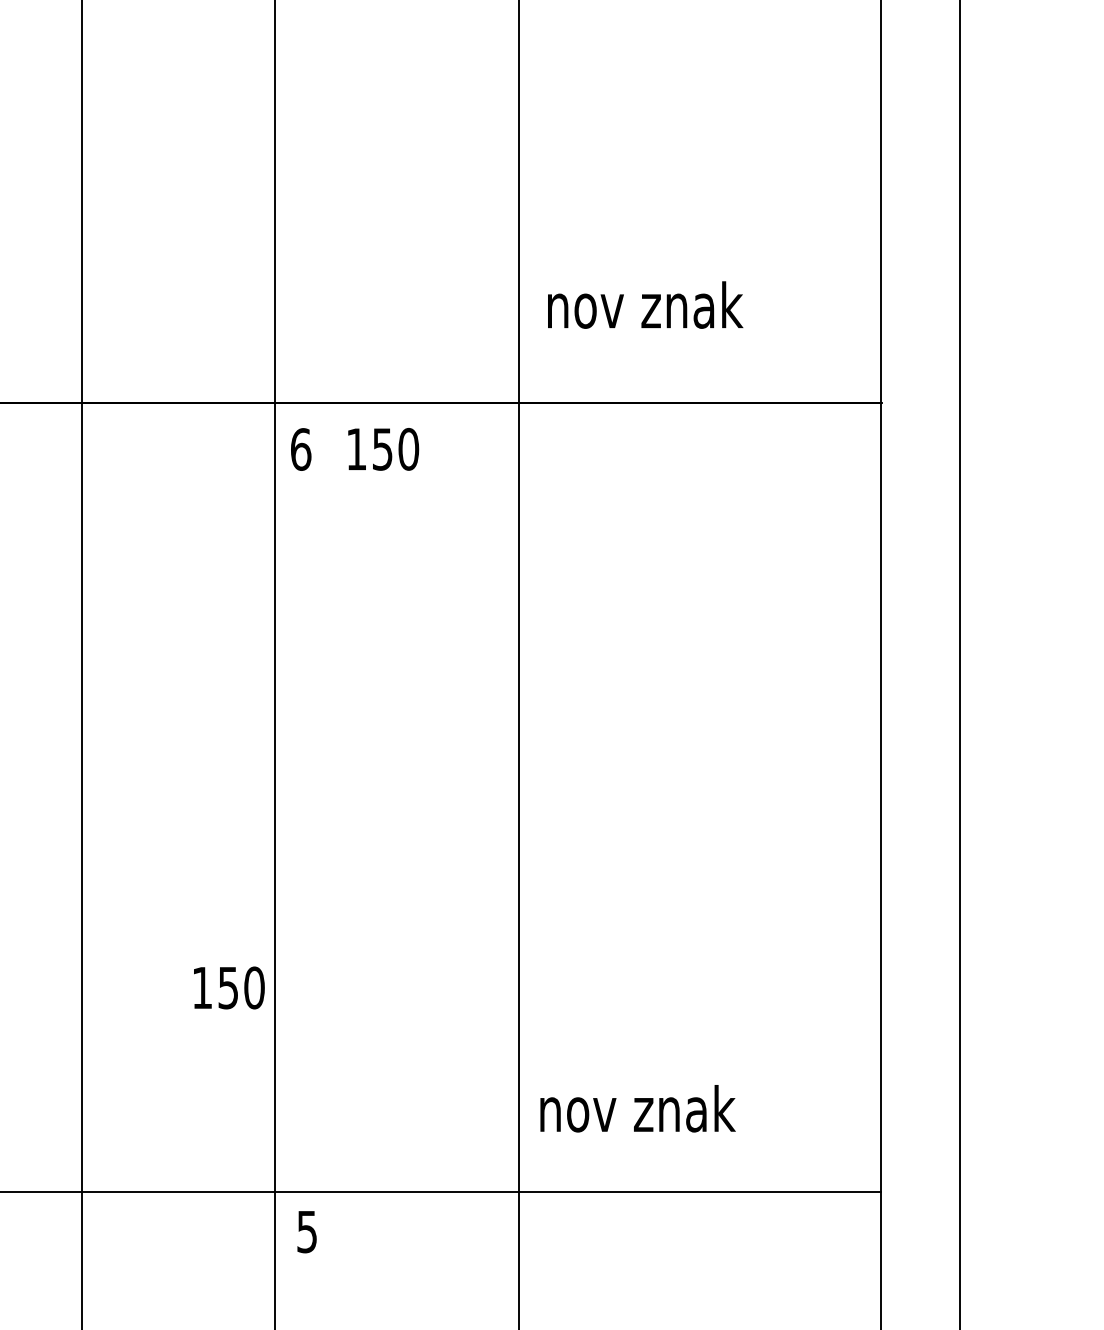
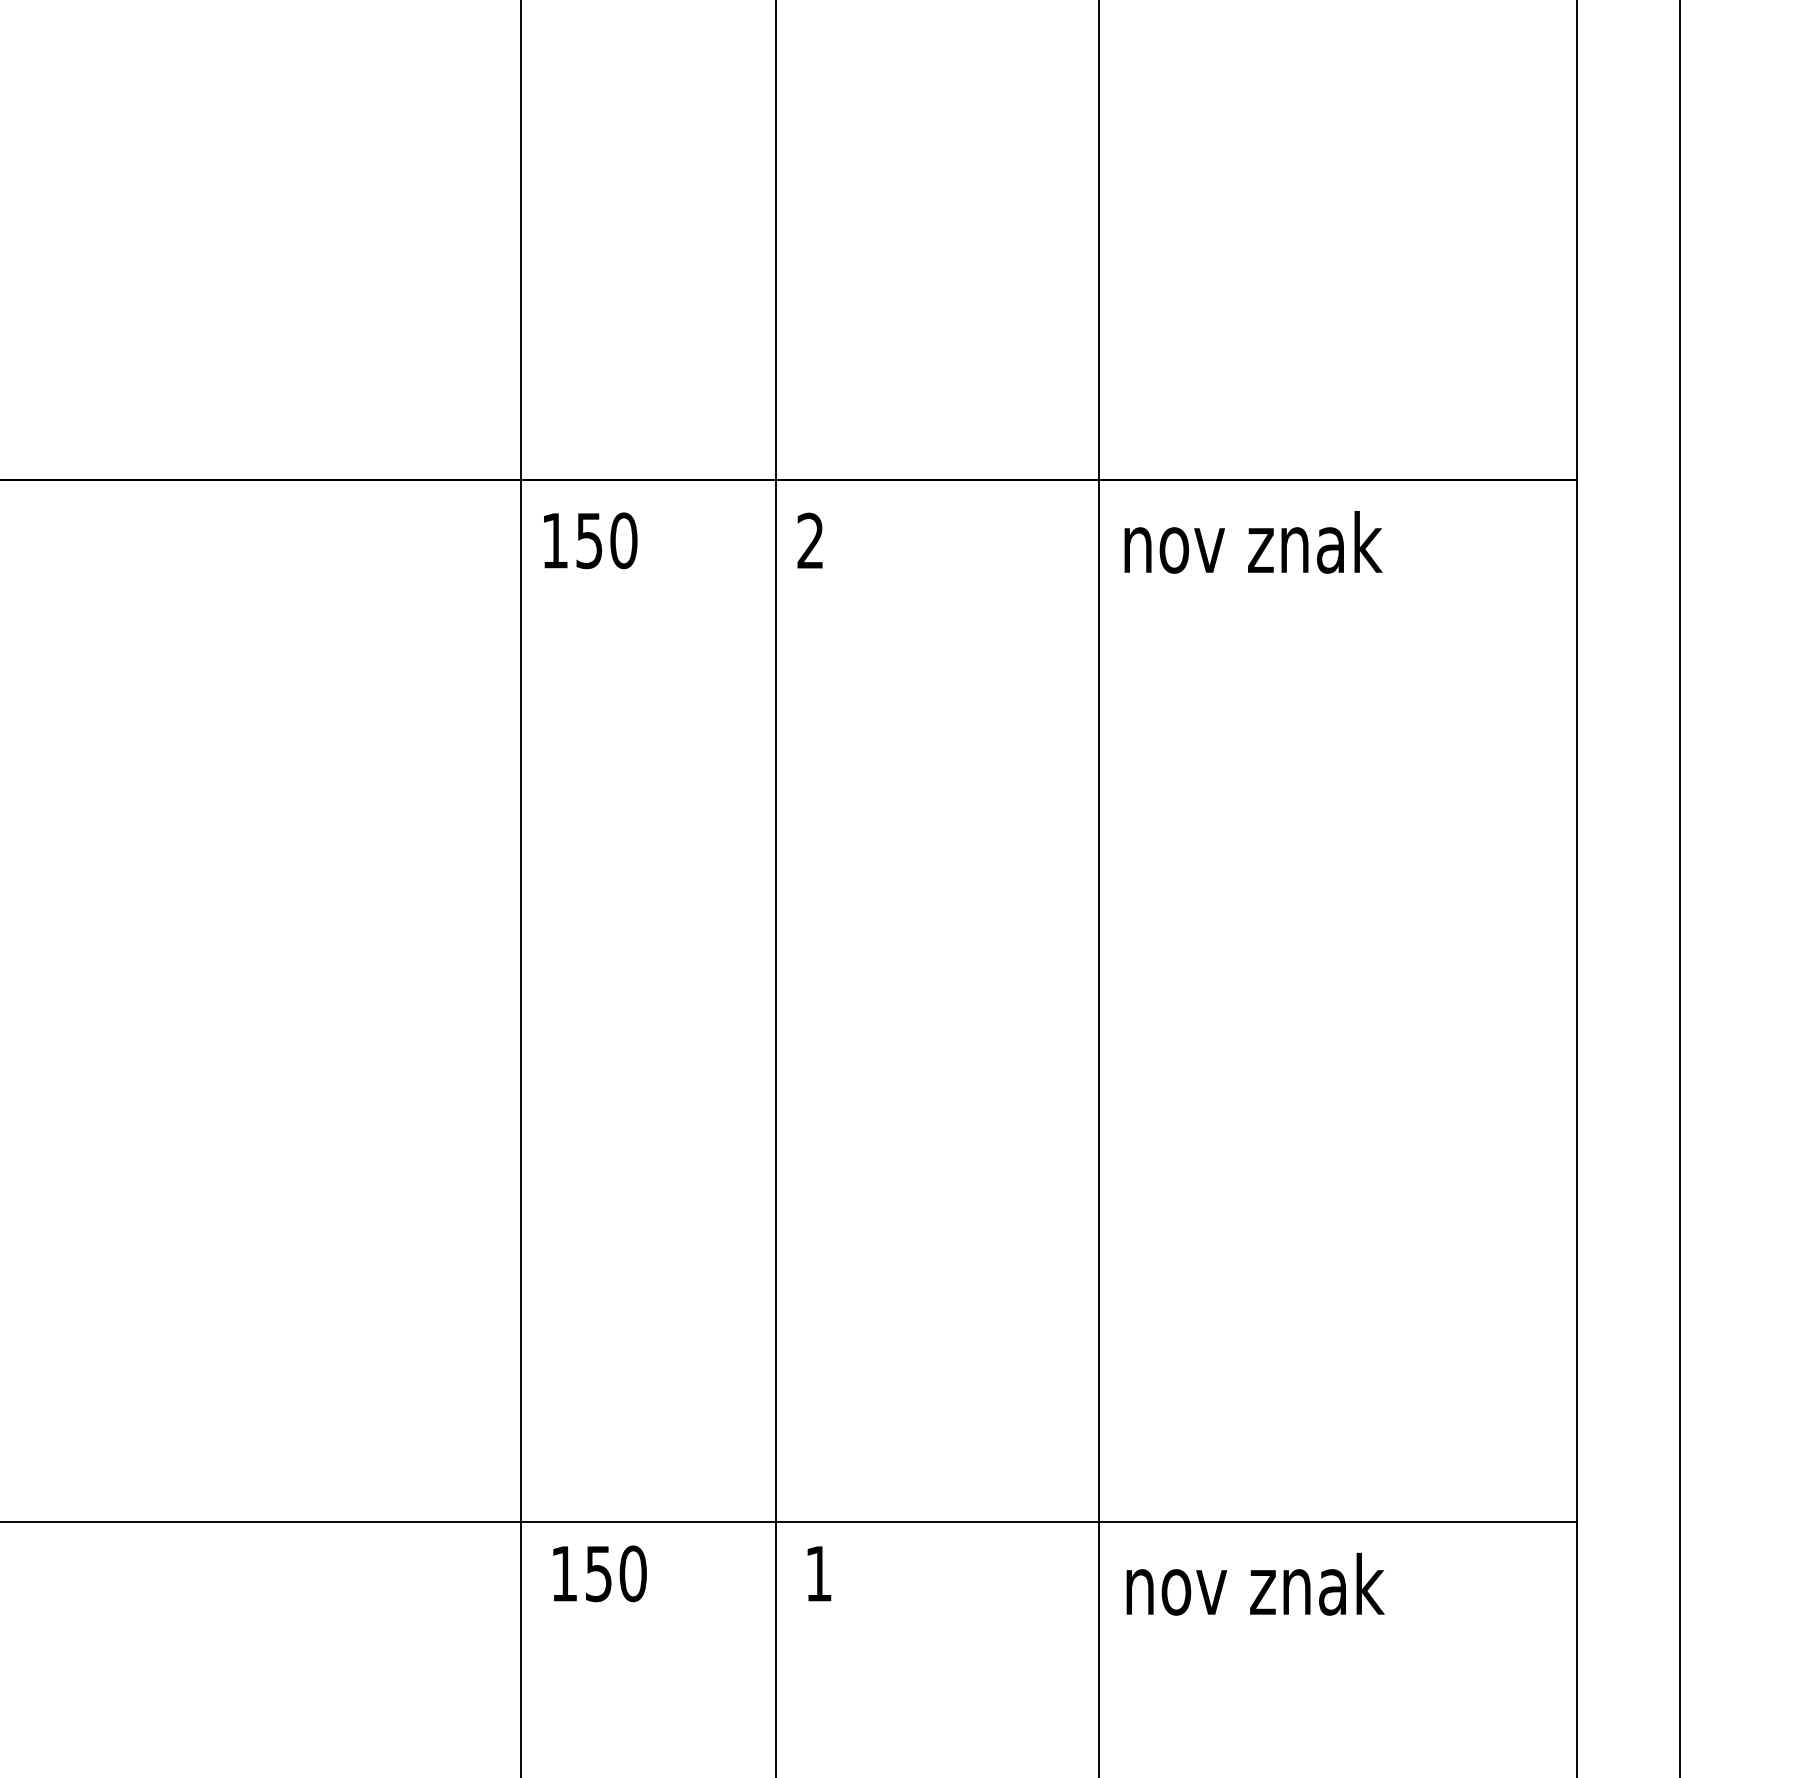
text: (645, 305) -> (1253, 542), moved
text: (300, 449) -> (810, 540), 6 -> 2
text: (383, 449) -> (590, 540), moved
text: (228, 987) -> (599, 1573), moved
text: (637, 1108) -> (1255, 1583), moved
text: (306, 1232) -> (818, 1574), 5 -> 1

